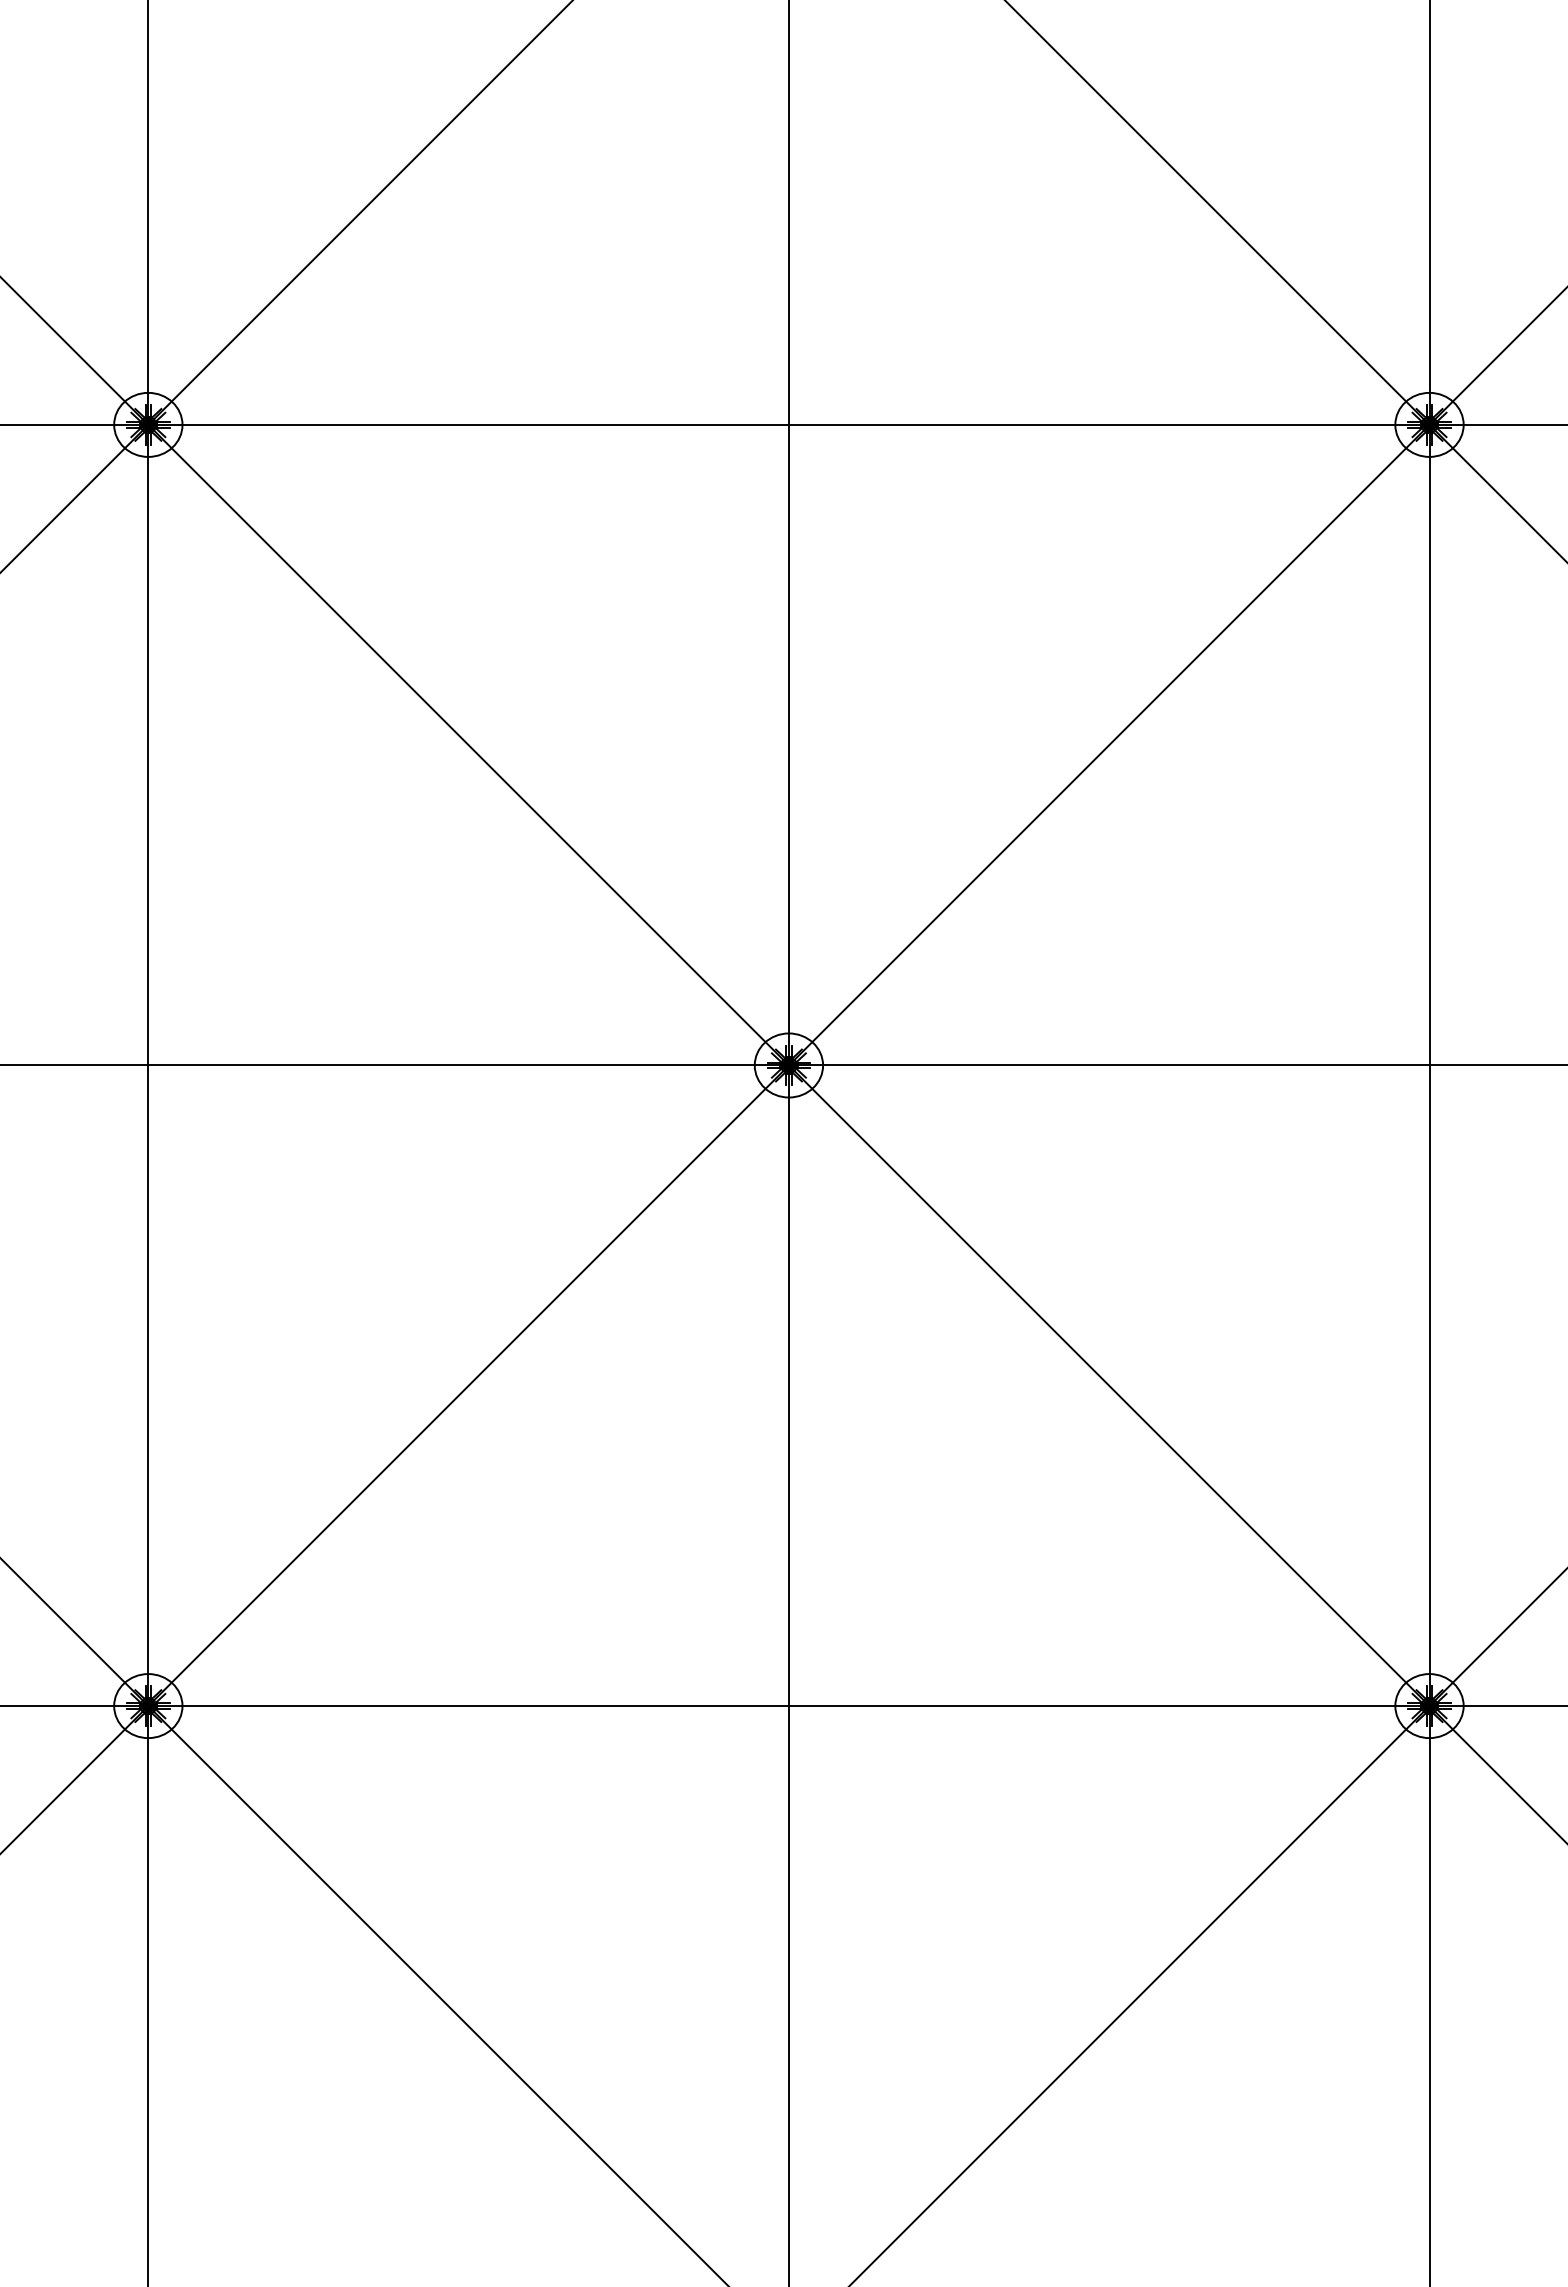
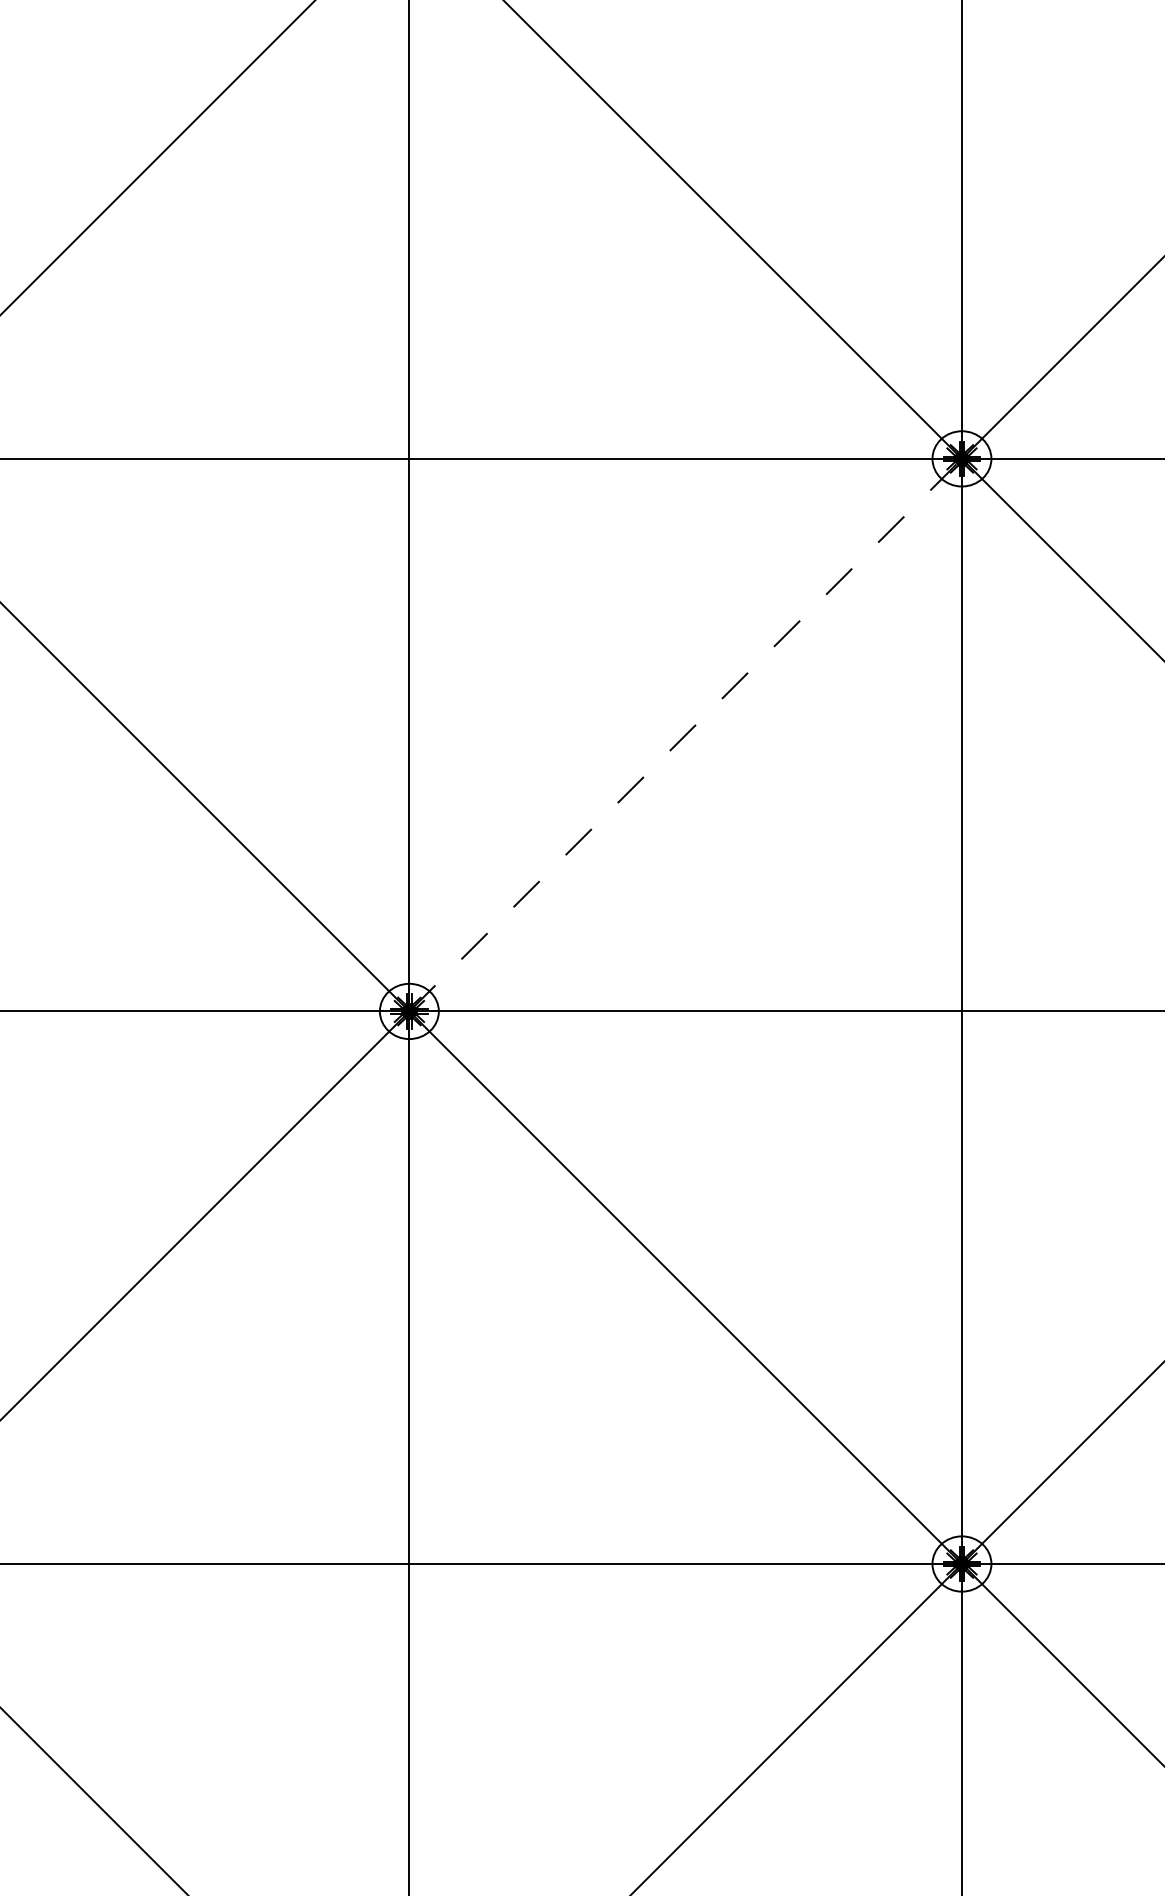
line: (1109, 745) -> (685, 735), solid -> dashed

